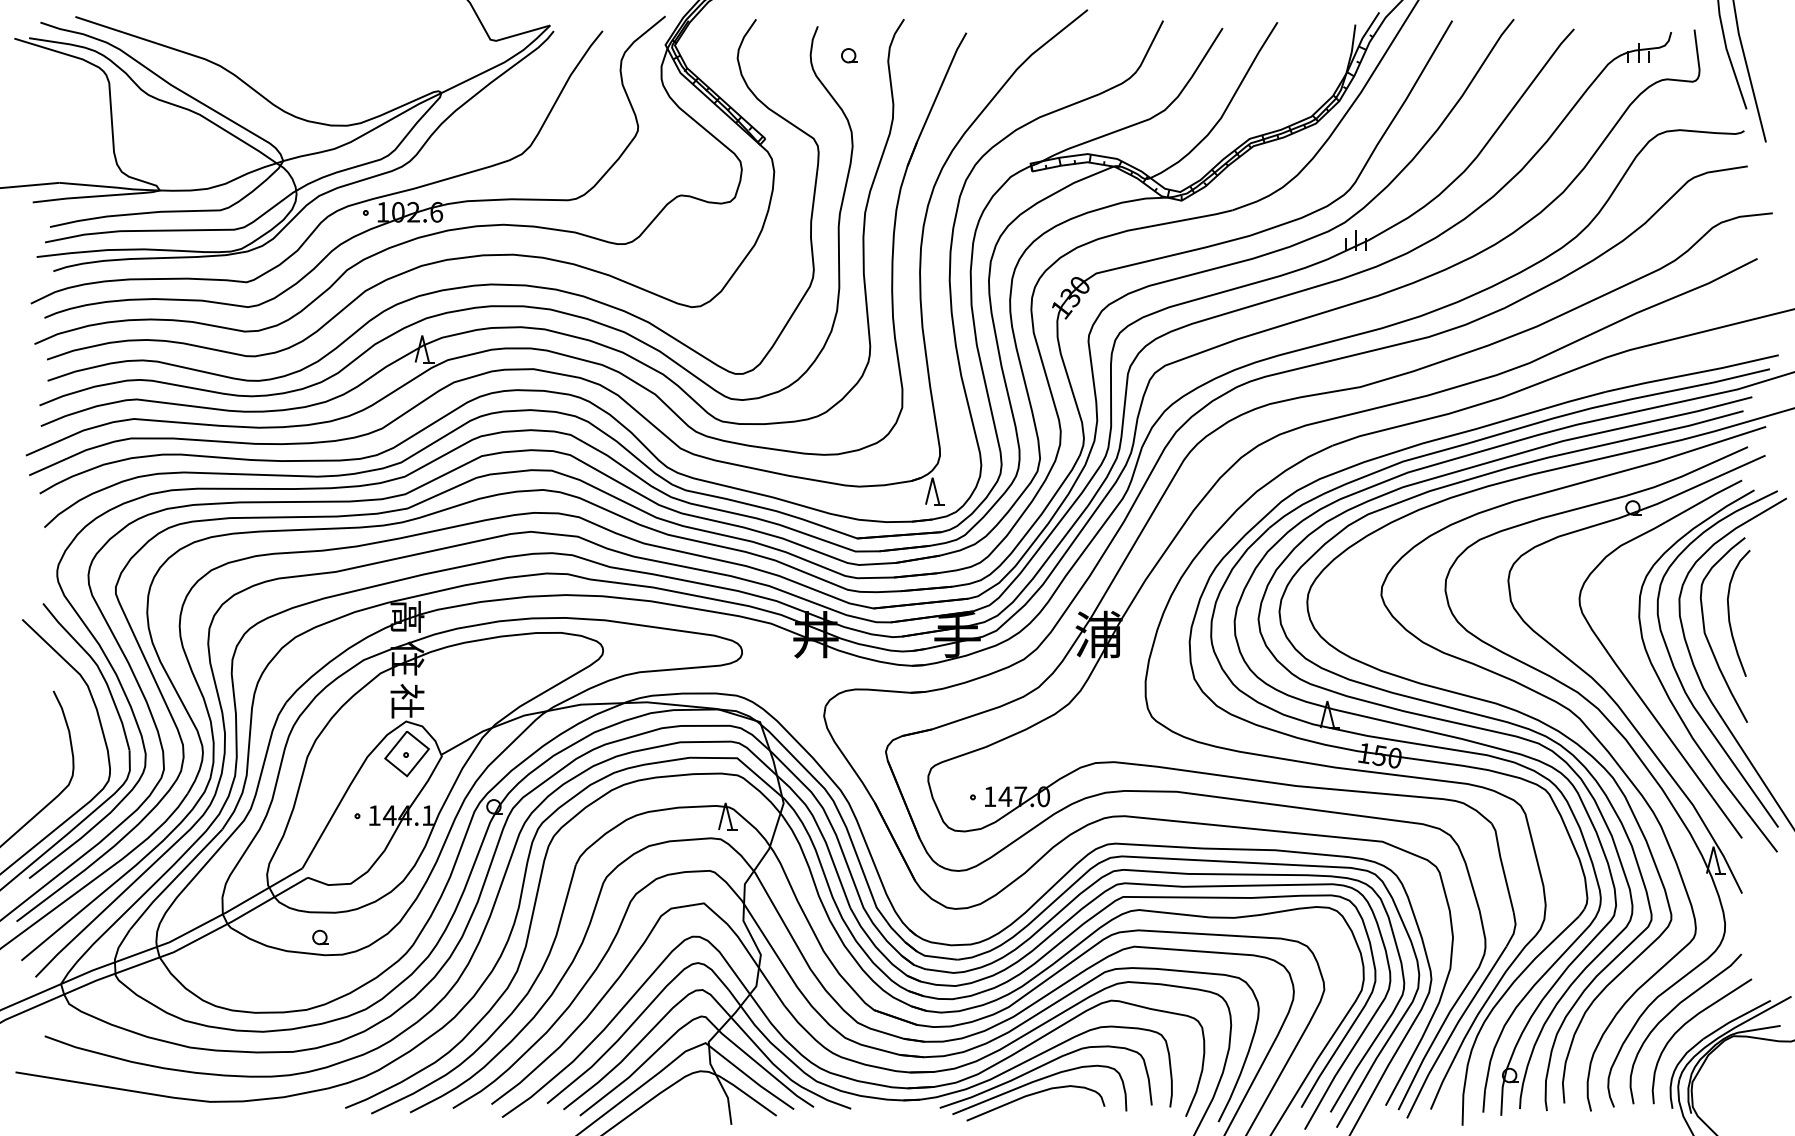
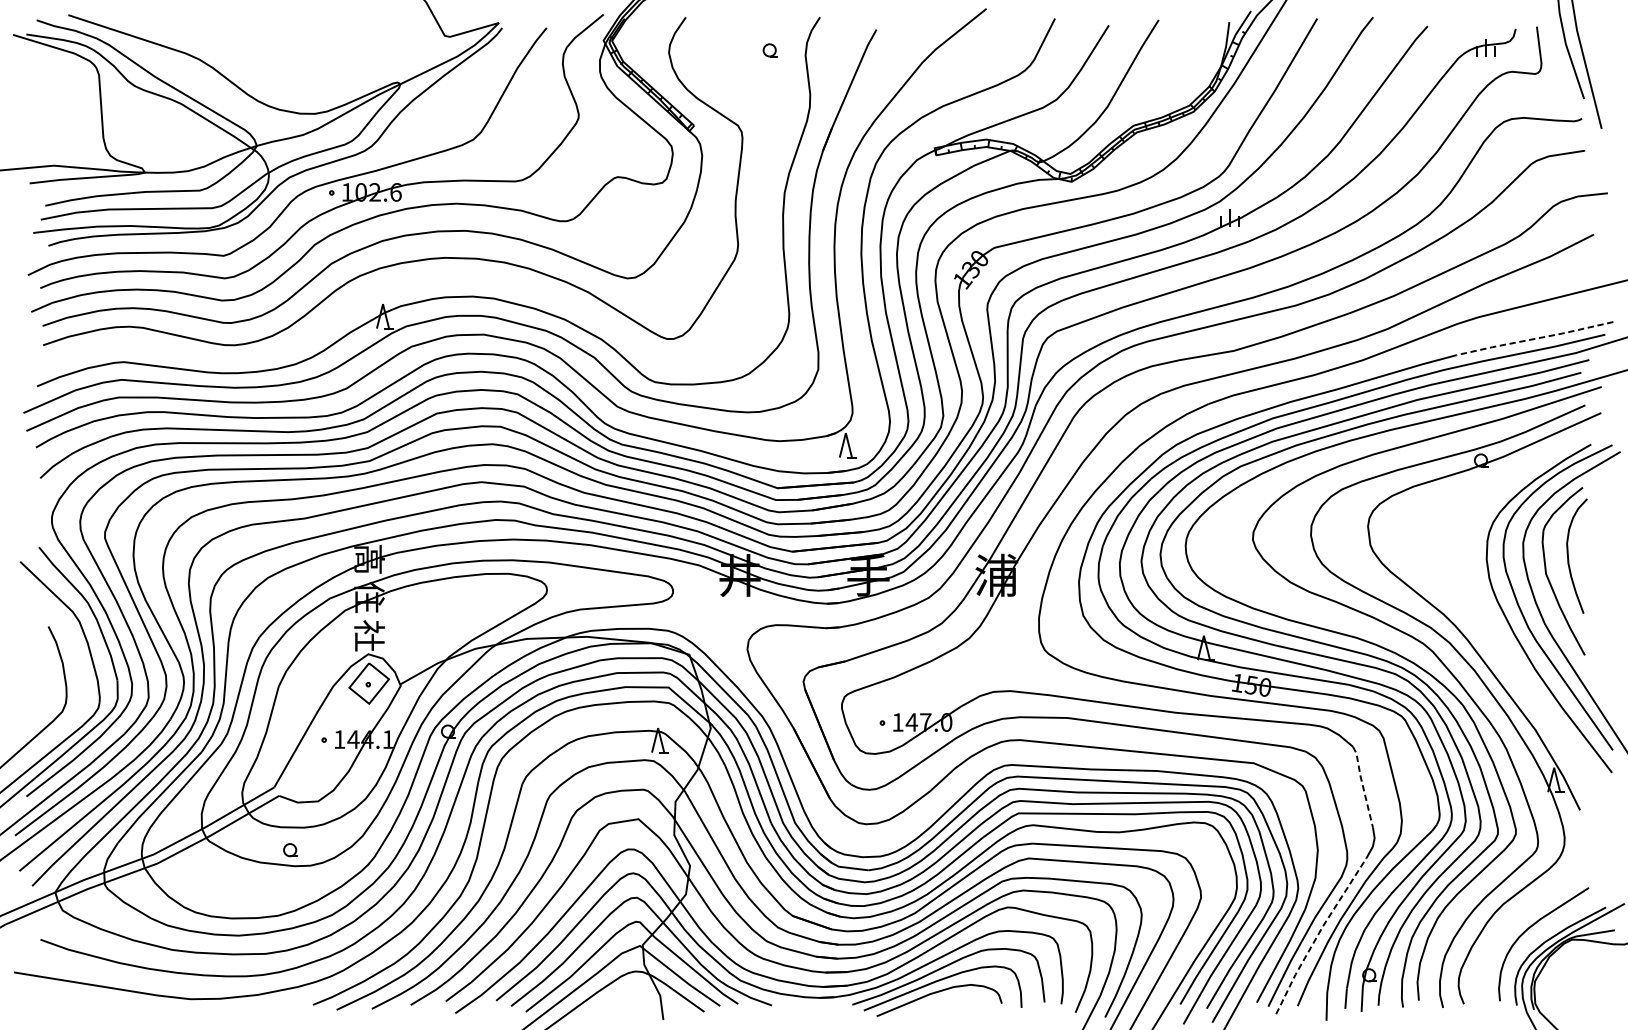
curve: (464, 308) -> (421, 279), removed
line: (1692, 373) -> (1535, 338), solid -> dashed
curve: (1628, 679) -> (1477, 616), removed
line: (1502, 866) -> (1362, 785), solid -> dashed
curve: (1670, 1013) -> (1515, 919), removed
line: (1453, 1030) -> (1318, 934), solid -> dashed

